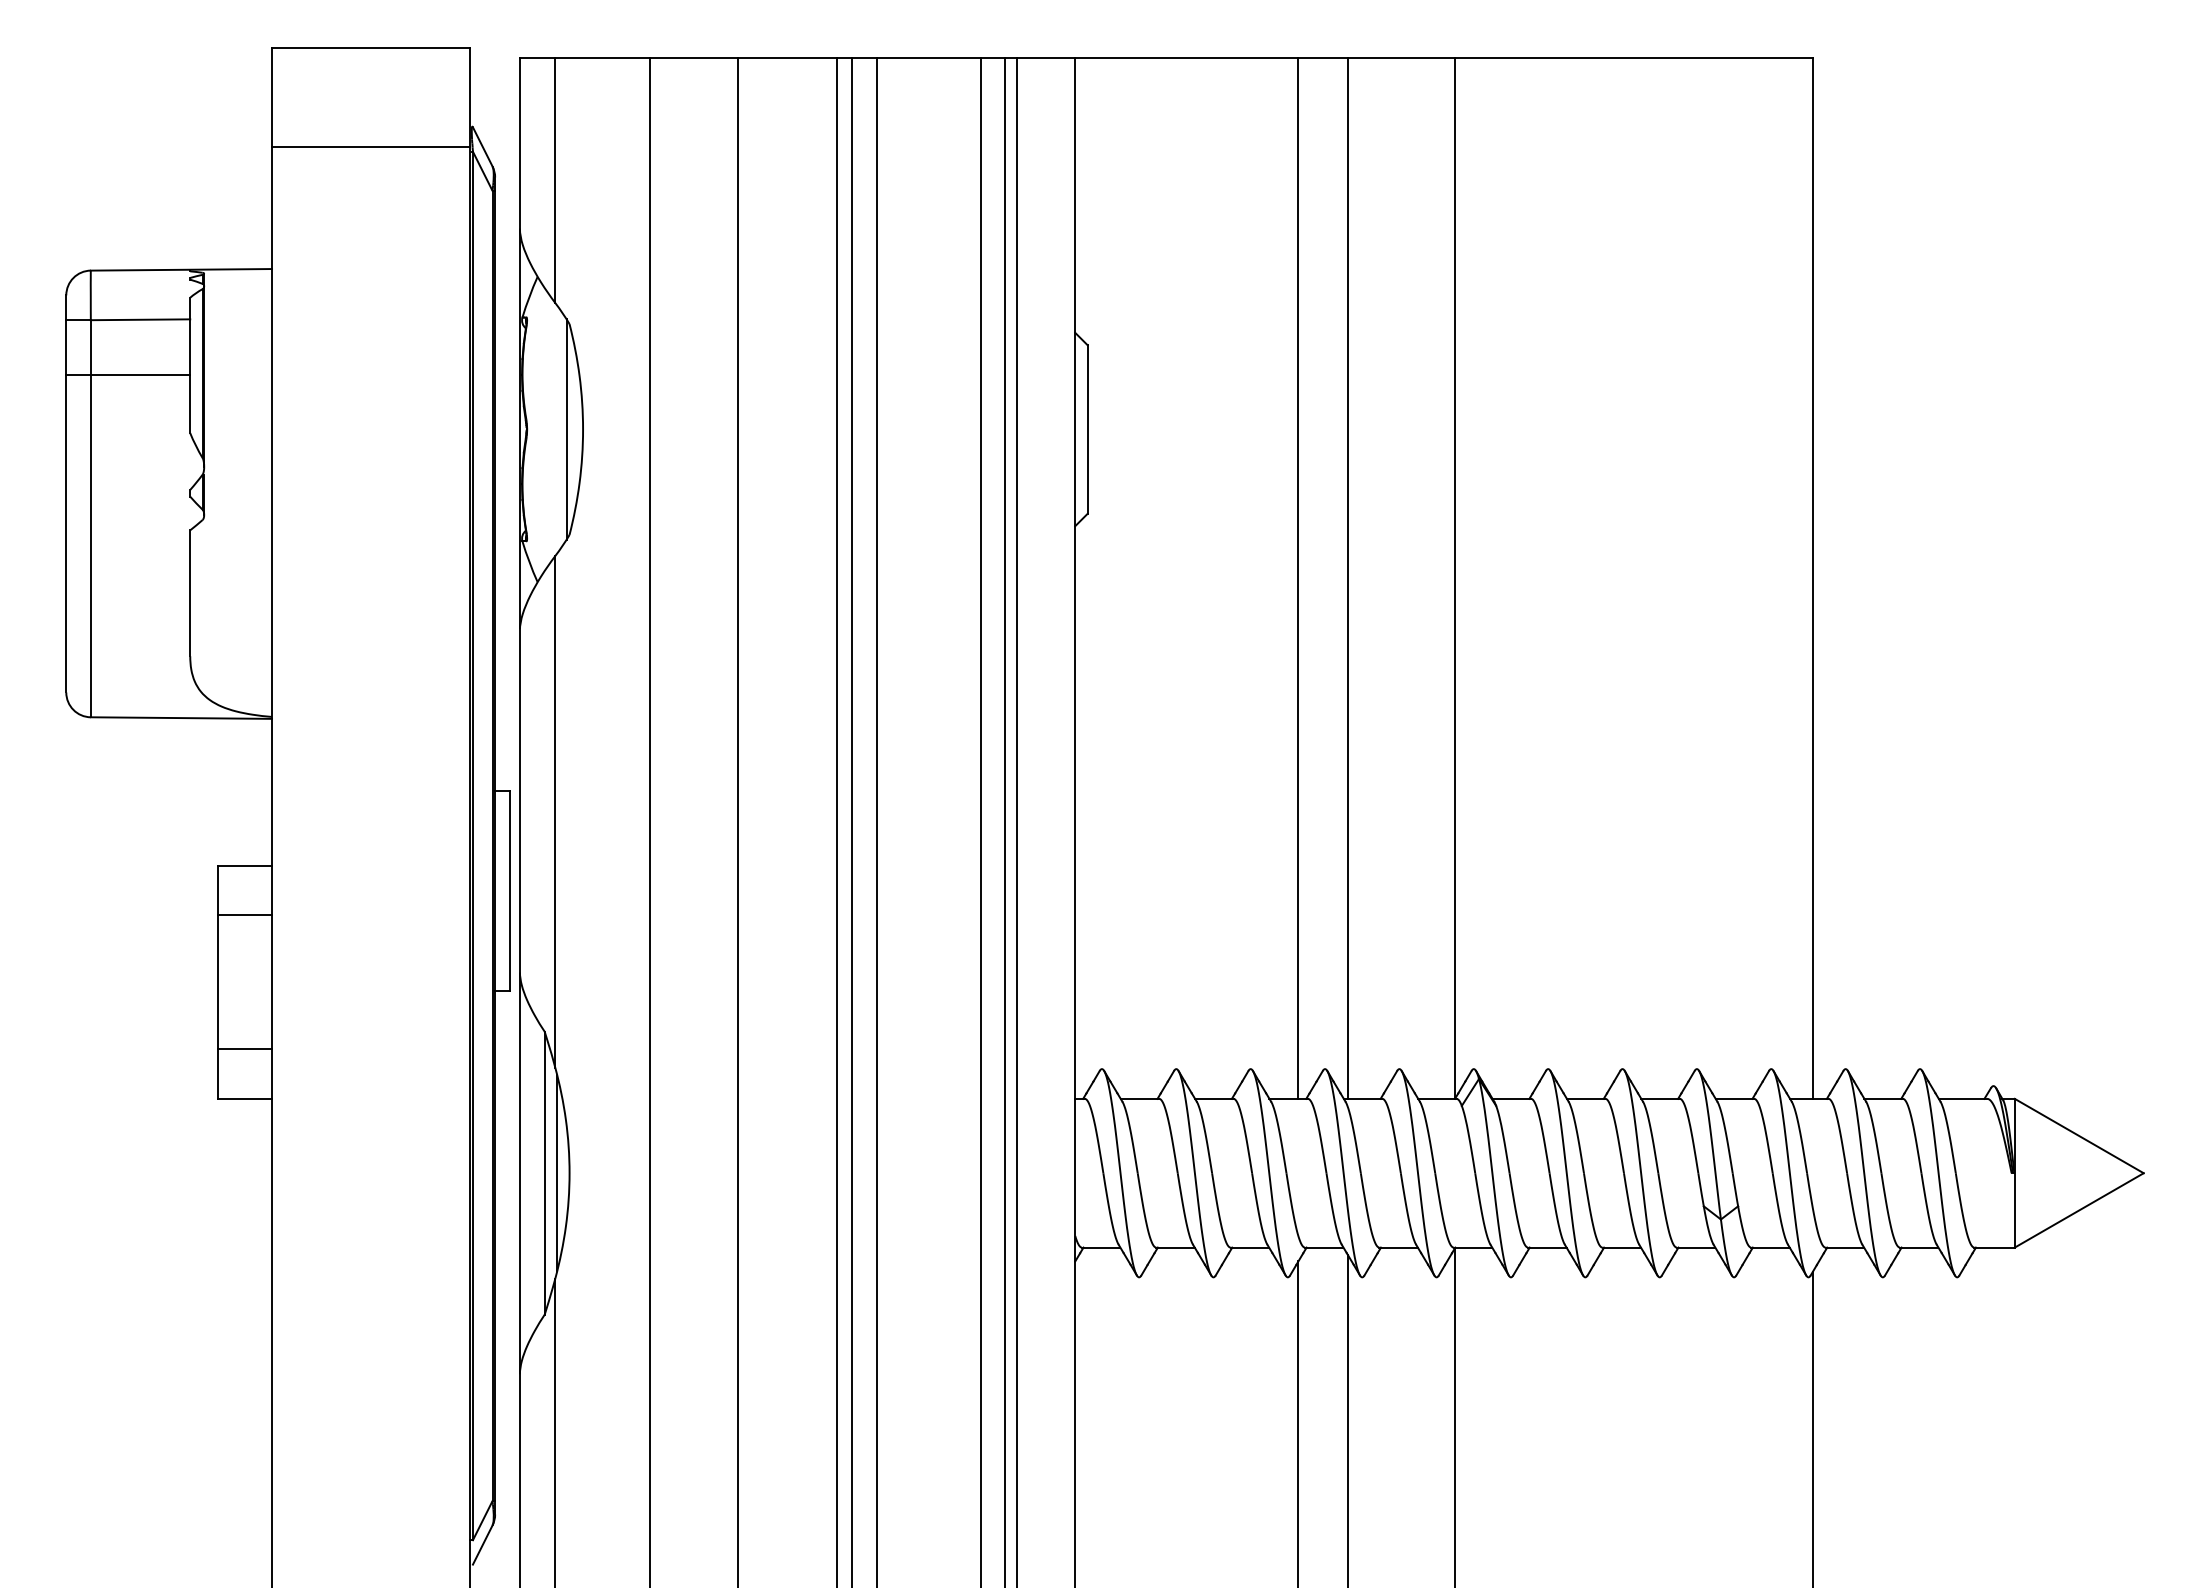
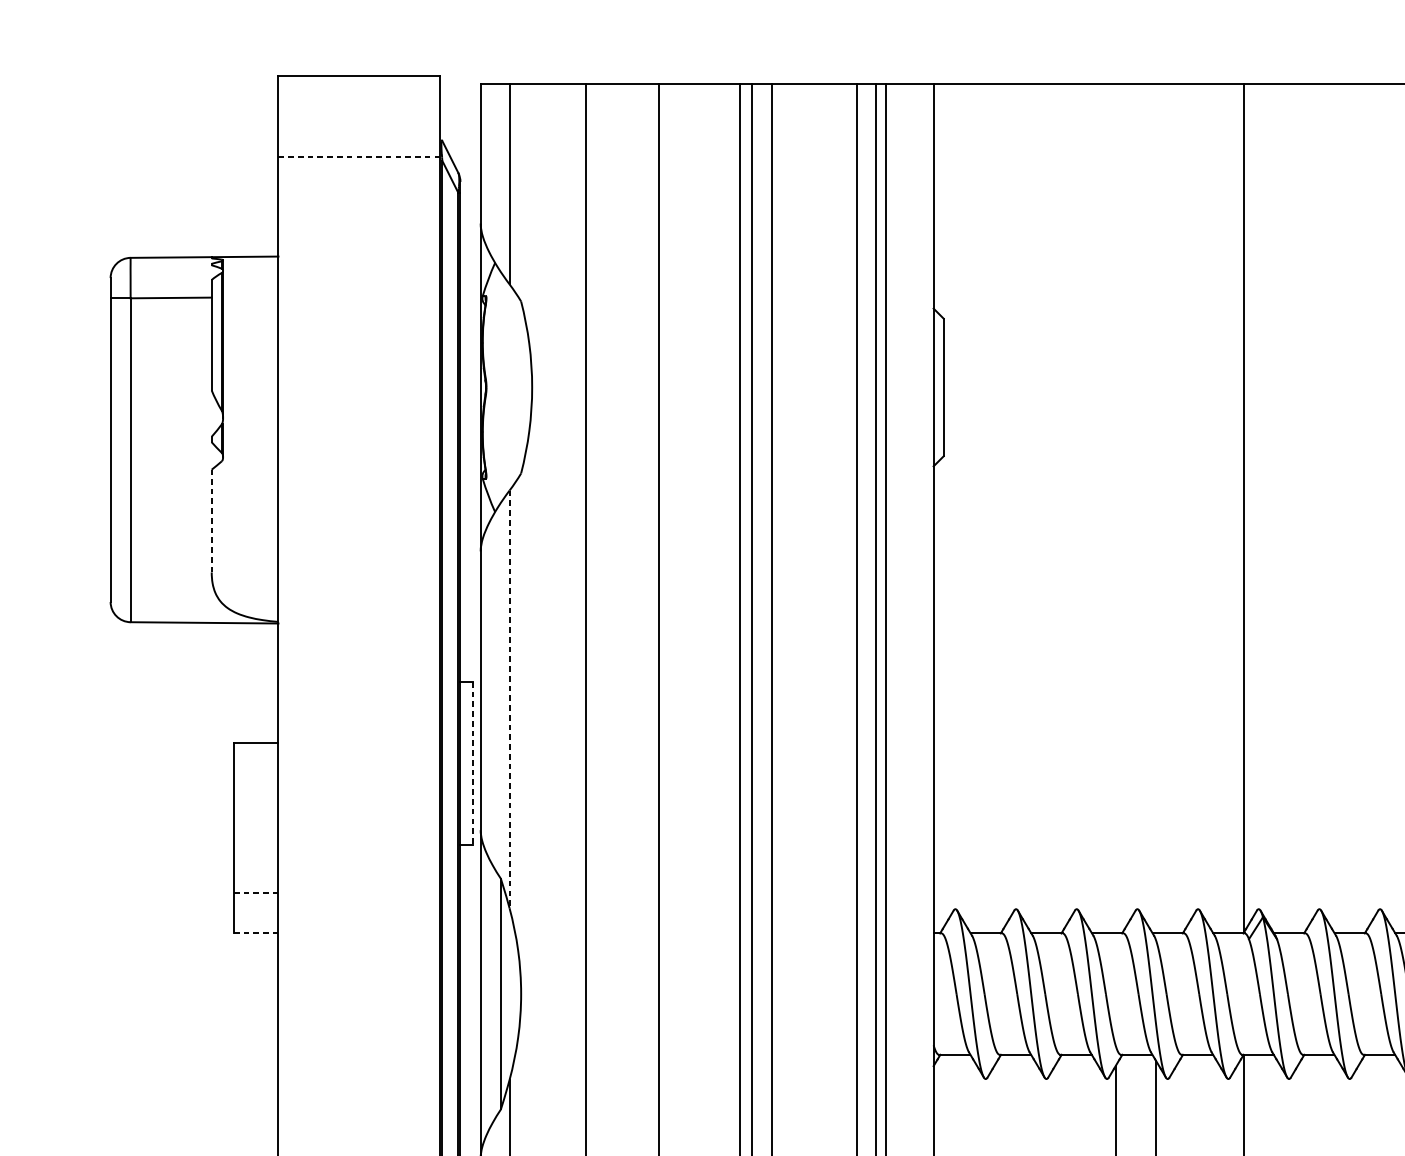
line: (371, 146) -> (359, 156), solid -> dashed
line: (128, 374) -> (161, 342), removed
line: (566, 429) -> (518, 387), removed
line: (1298, 577) -> (1115, 508), removed
line: (1347, 577) -> (1155, 508), removed
line: (190, 593) -> (211, 521), solid -> dashed
line: (555, 811) -> (509, 699), solid -> dashed
line: (510, 891) -> (472, 764), solid -> dashed
line: (244, 915) -> (255, 783), removed
line: (245, 1049) -> (256, 893), solid -> dashed
line: (245, 1098) -> (256, 933), solid -> dashed
line: (557, 1173) -> (511, 994), removed

